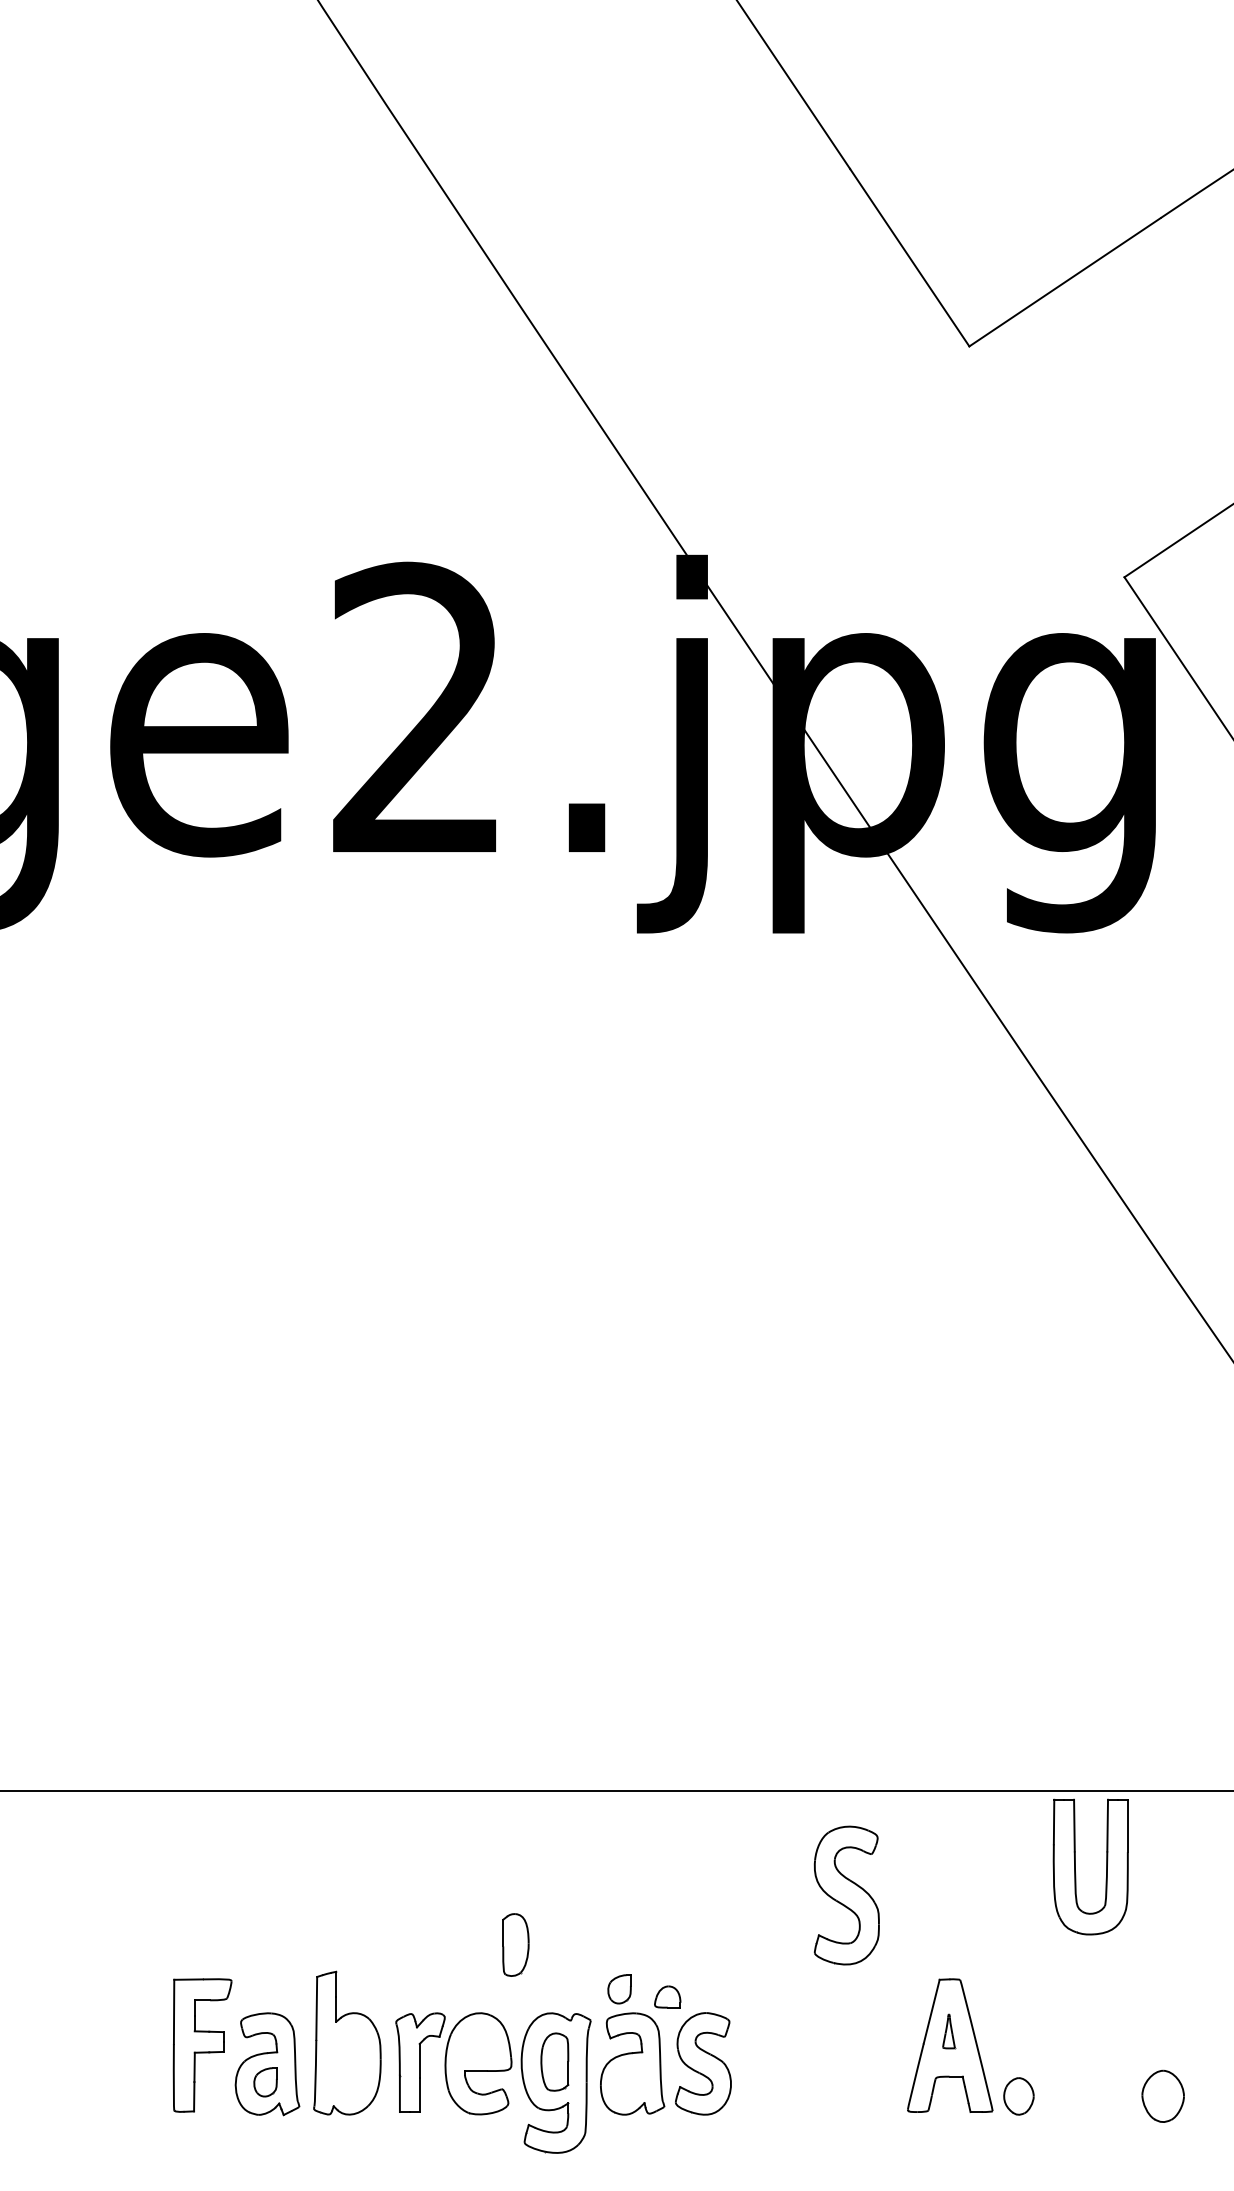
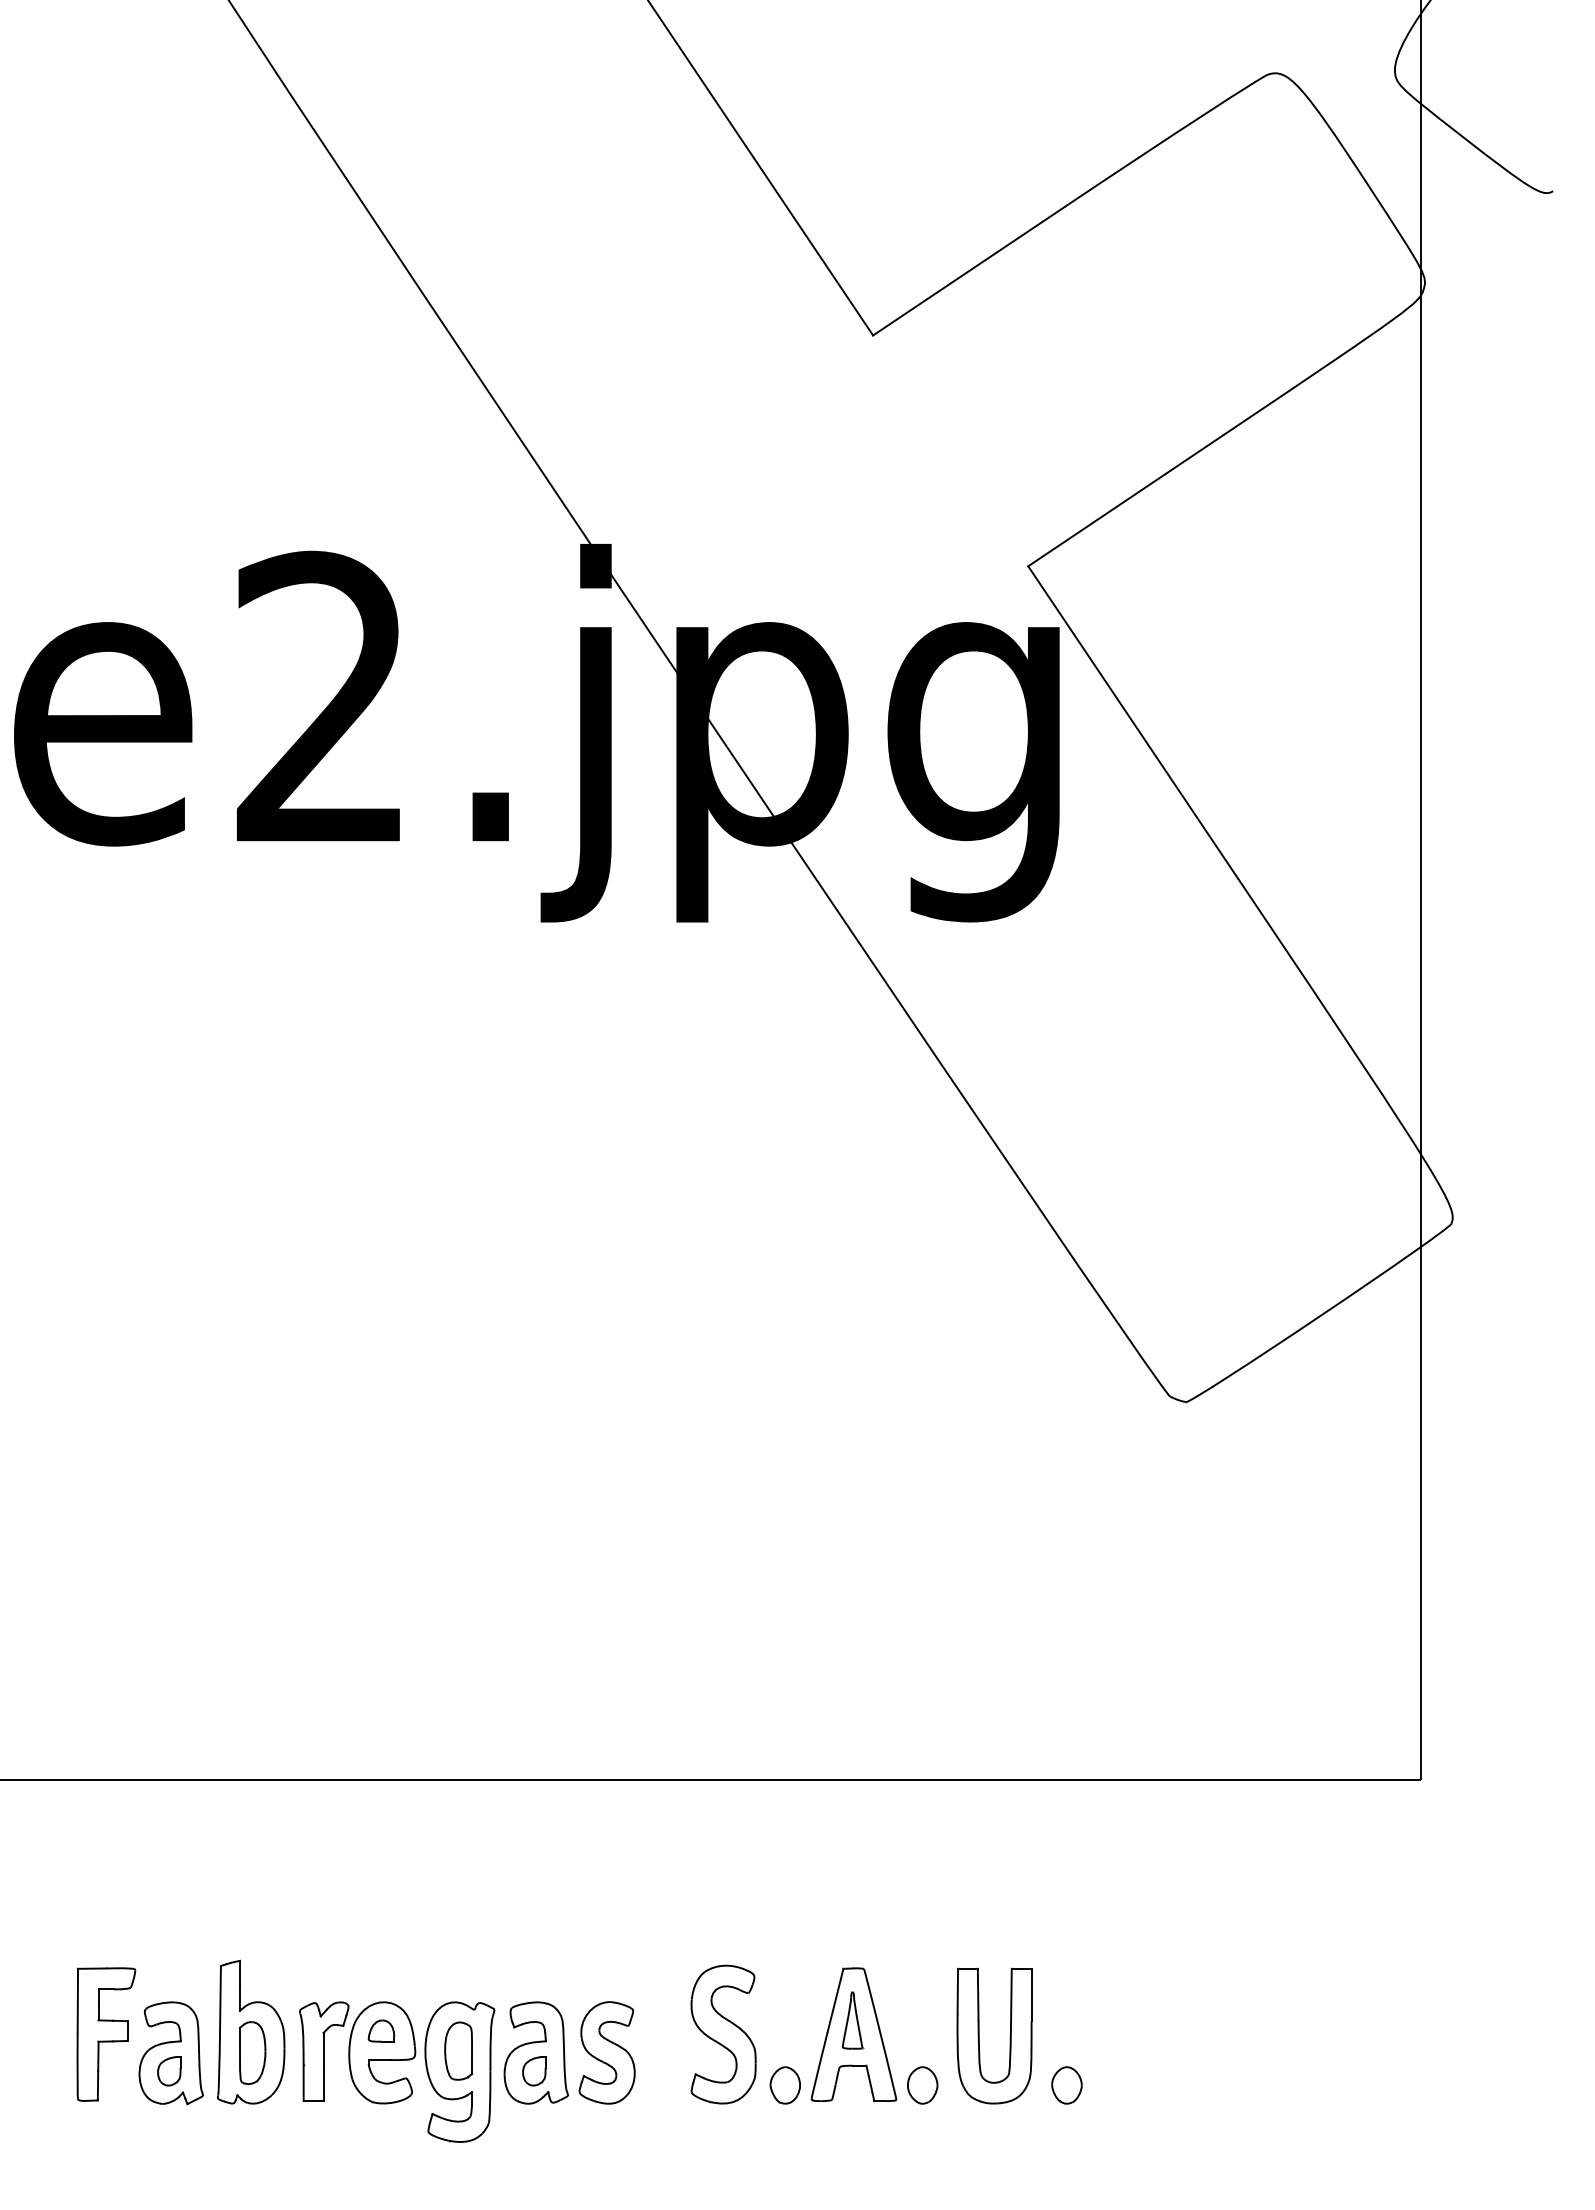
part: (1075, 1867) -> (979, 2036), moved
part: (846, 1895) -> (723, 2034), moved
part: (515, 1944) -> (252, 2052), moved
part: (619, 1989) -> (534, 2071), moved
part: (667, 1996) -> (381, 2030), moved
part: (948, 2031) -> (852, 2020), size x1.67
part: (880, 2096) -> (784, 2085), added
part: (1162, 2096) -> (1066, 2085), size x0.71

